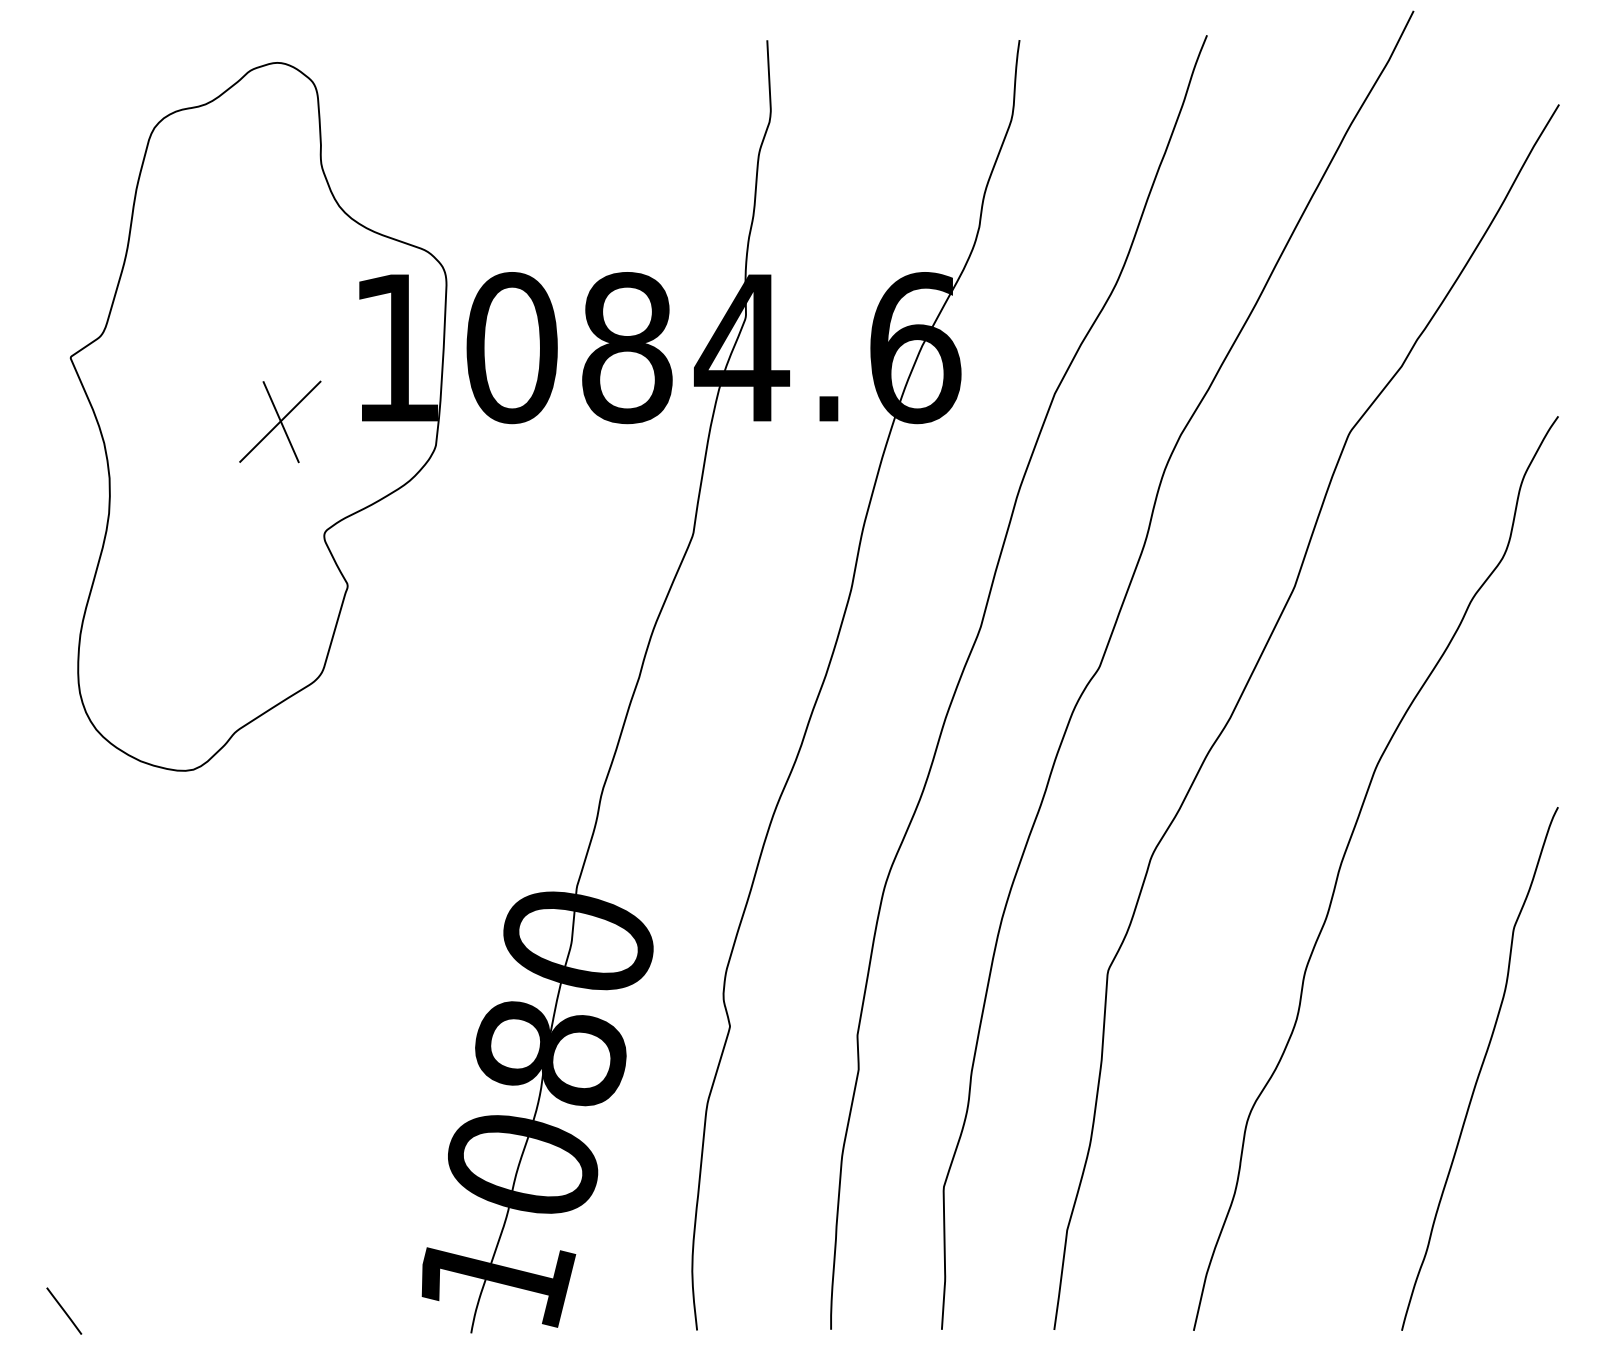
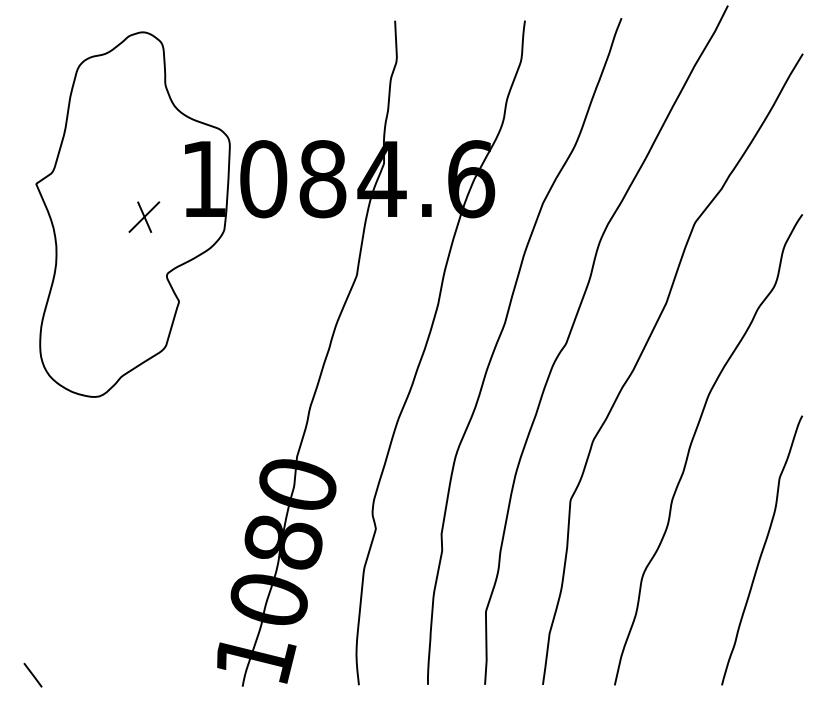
part: (280, 420) -> (144, 216), size x0.71

